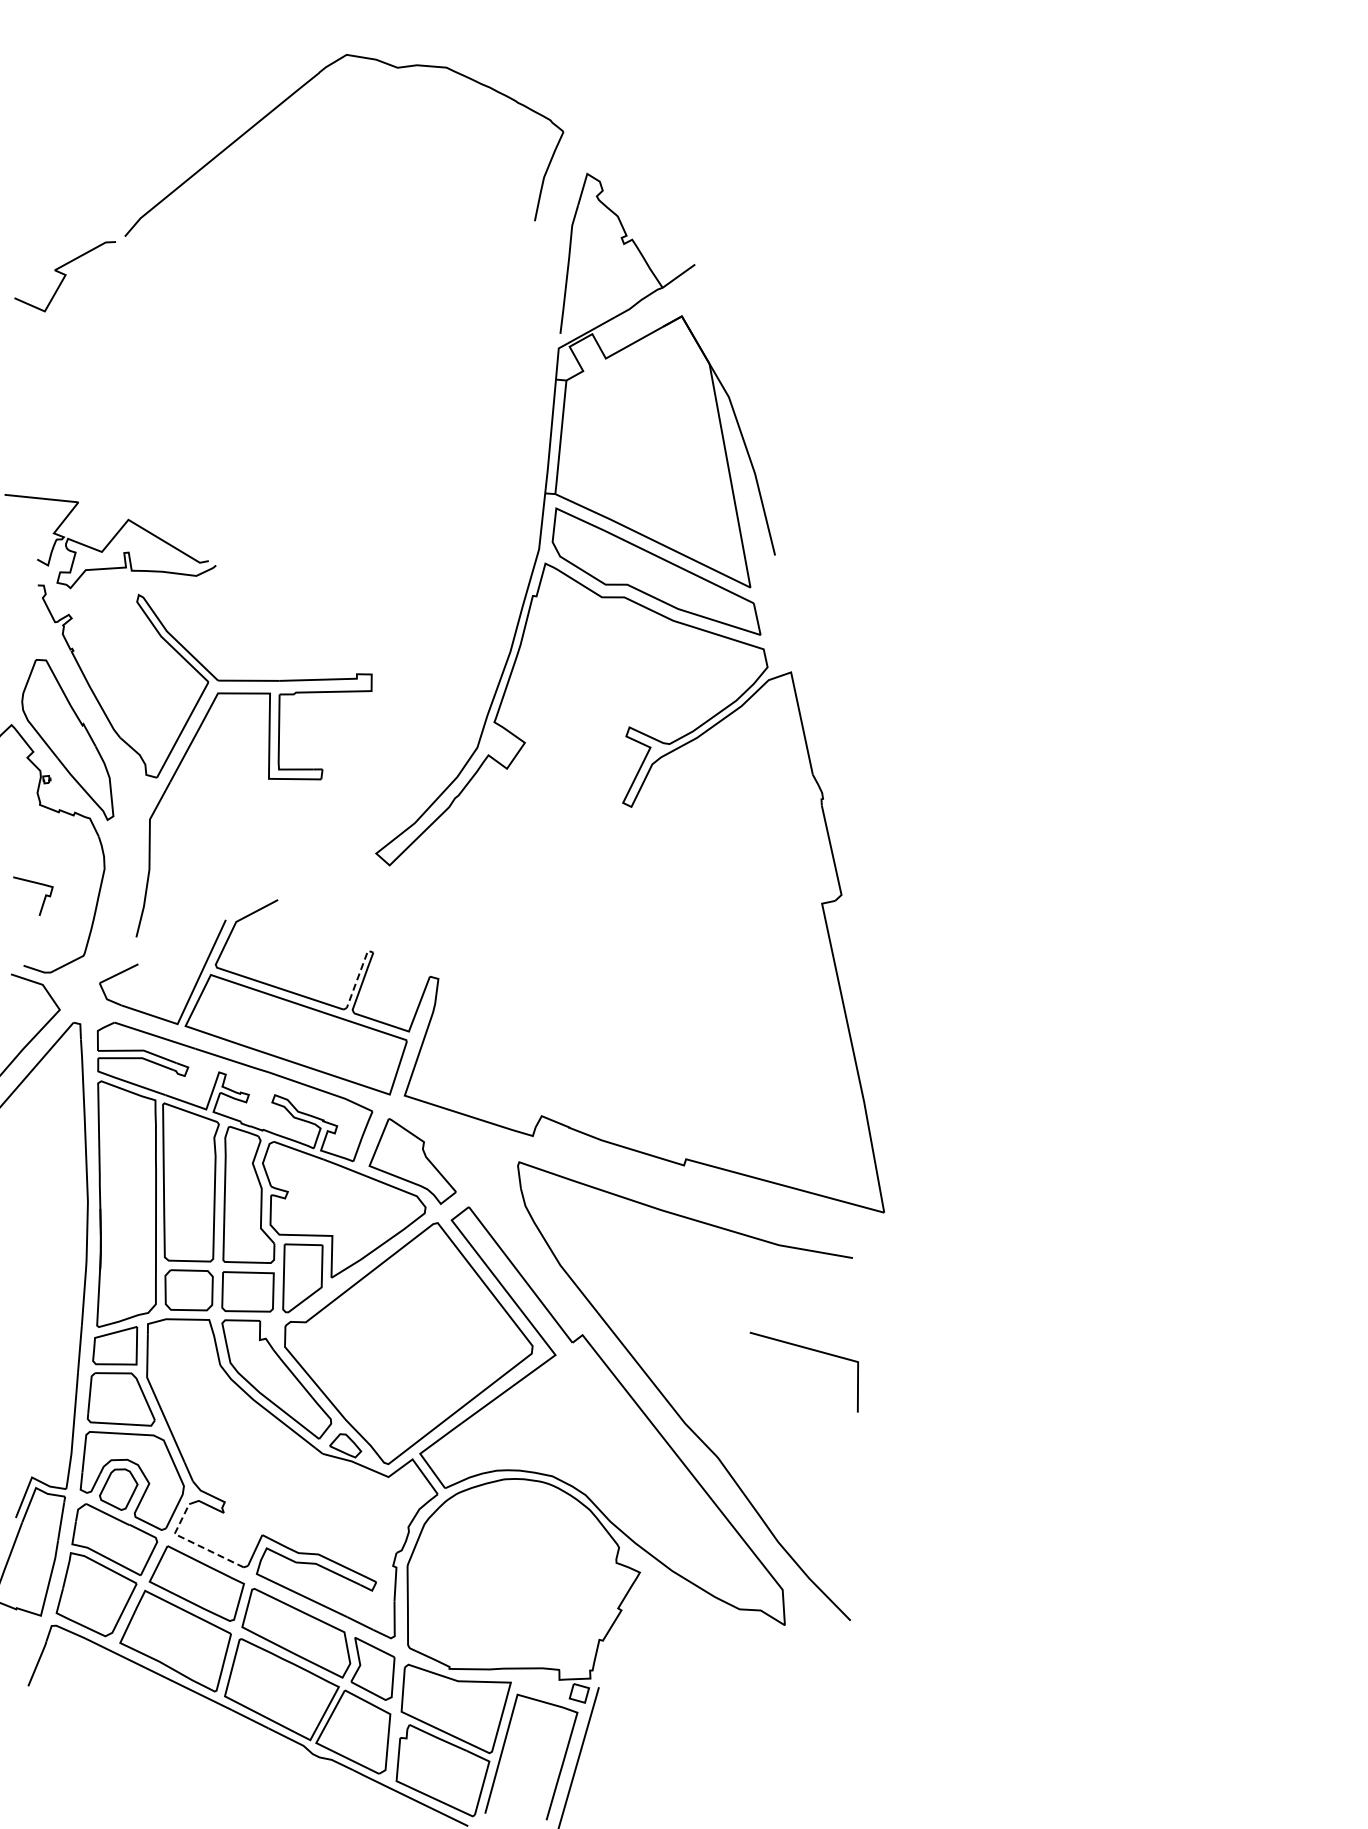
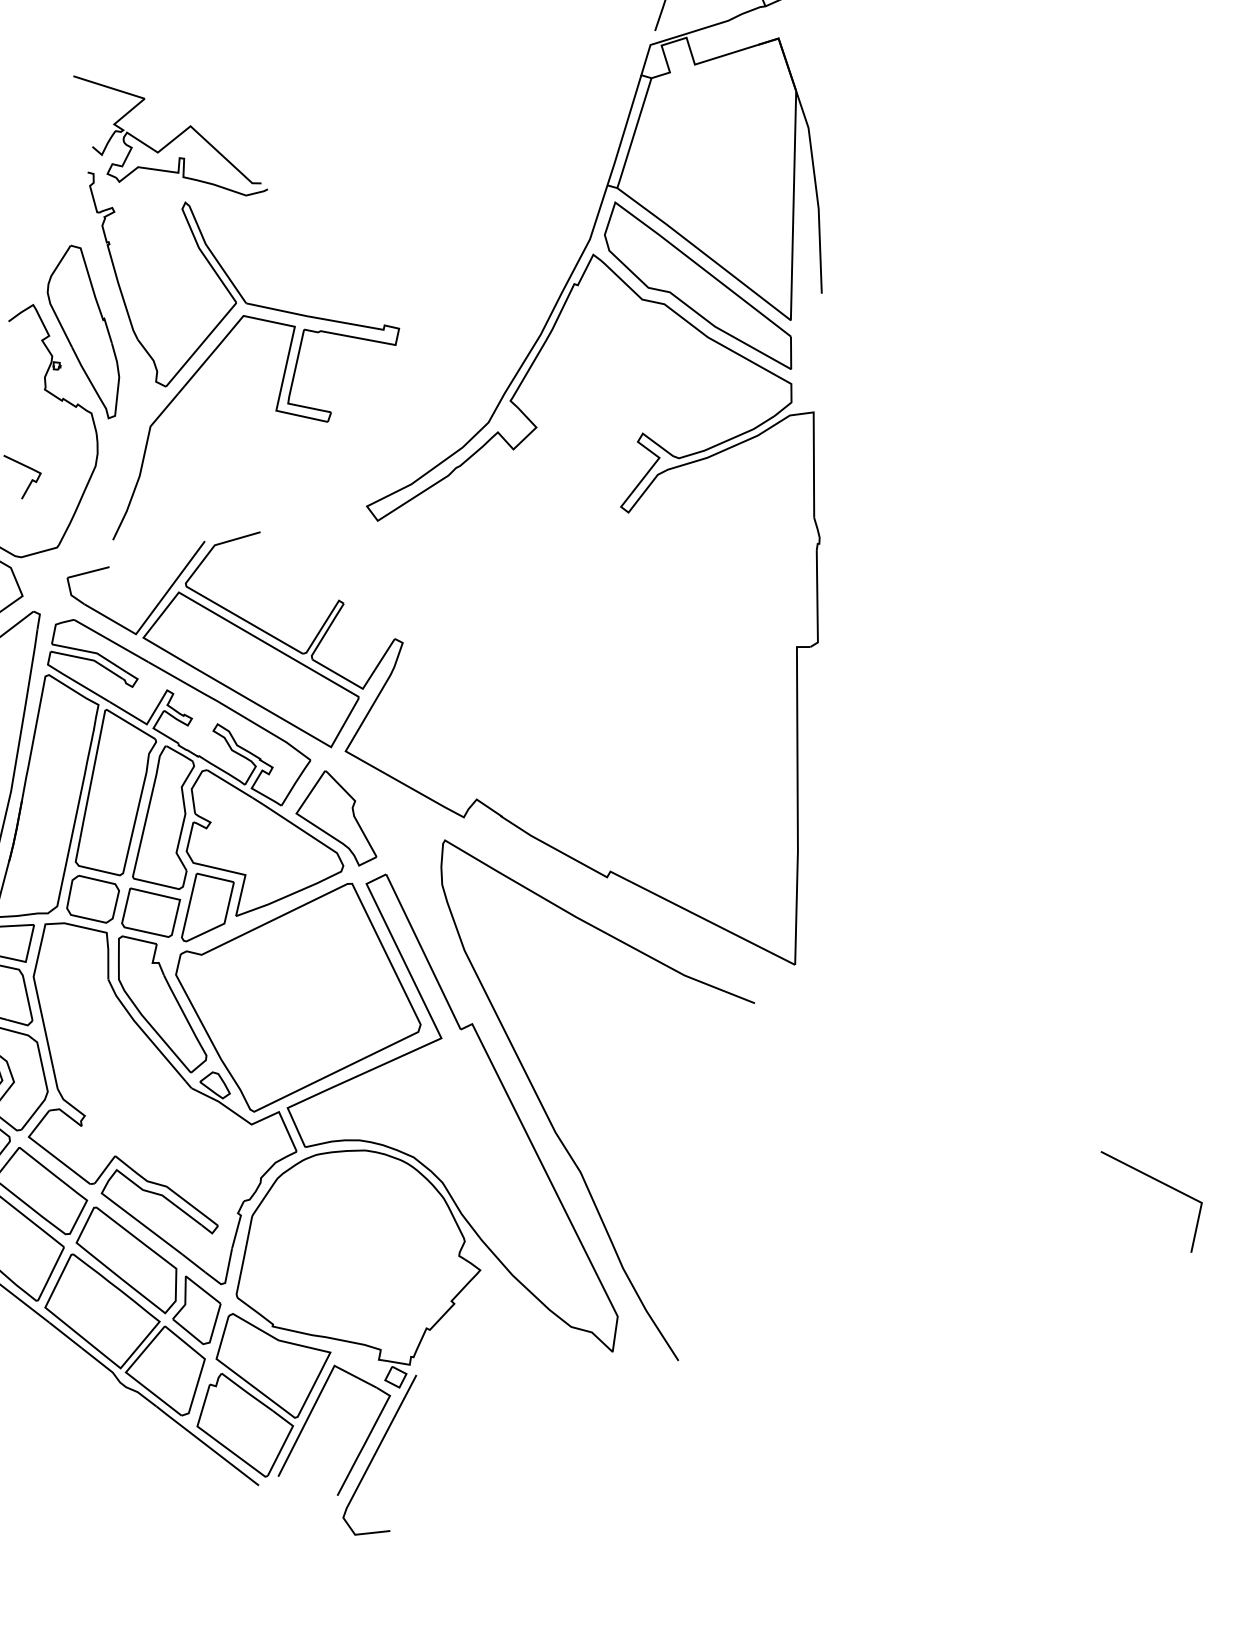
line: (357, 977) -> (323, 624), dashed -> solid
line: (810, 1350) -> (1157, 1181), moved
line: (193, 1543) -> (45, 1150), dashed -> solid

